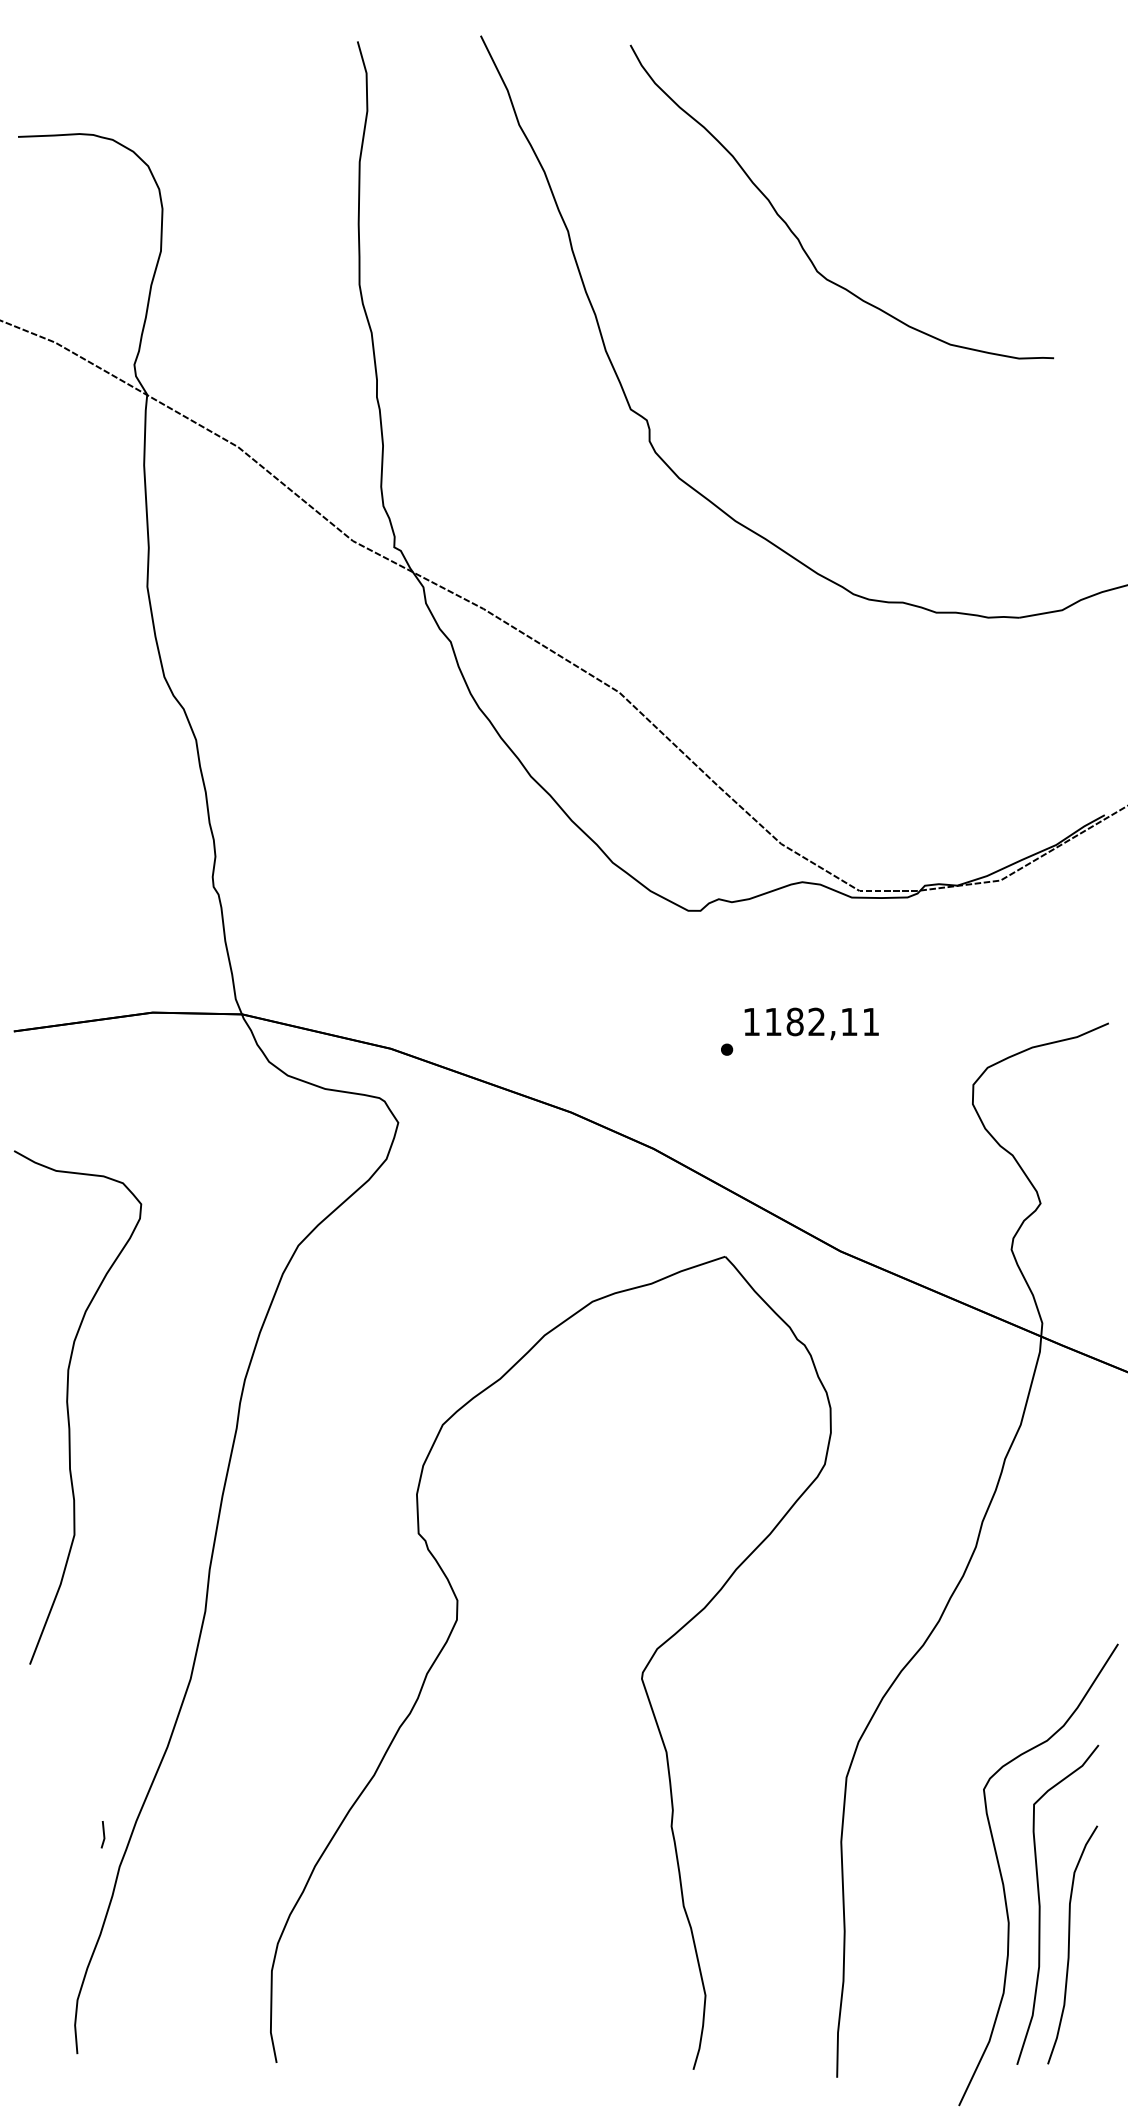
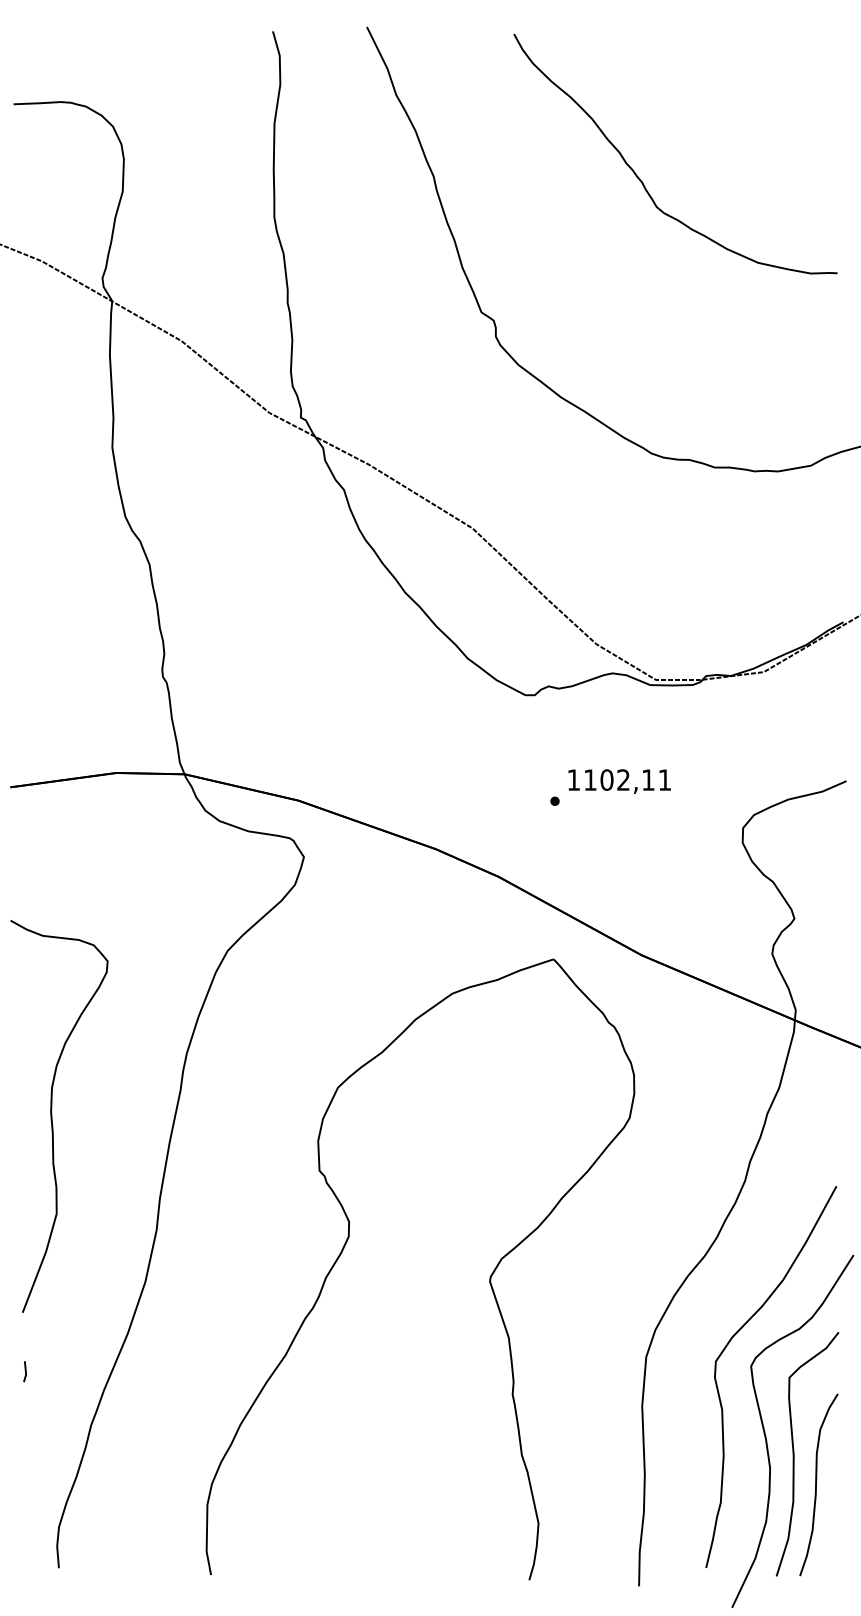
curve: (797, 236) -> (641, 180), moved
text: (794, 1022) -> (606, 780), 1182,11 -> 1102,11
curve: (68, 1407) -> (52, 1116), moved
curve: (953, 1762) -> (727, 1345), added
line: (103, 1834) -> (25, 1371), moved

